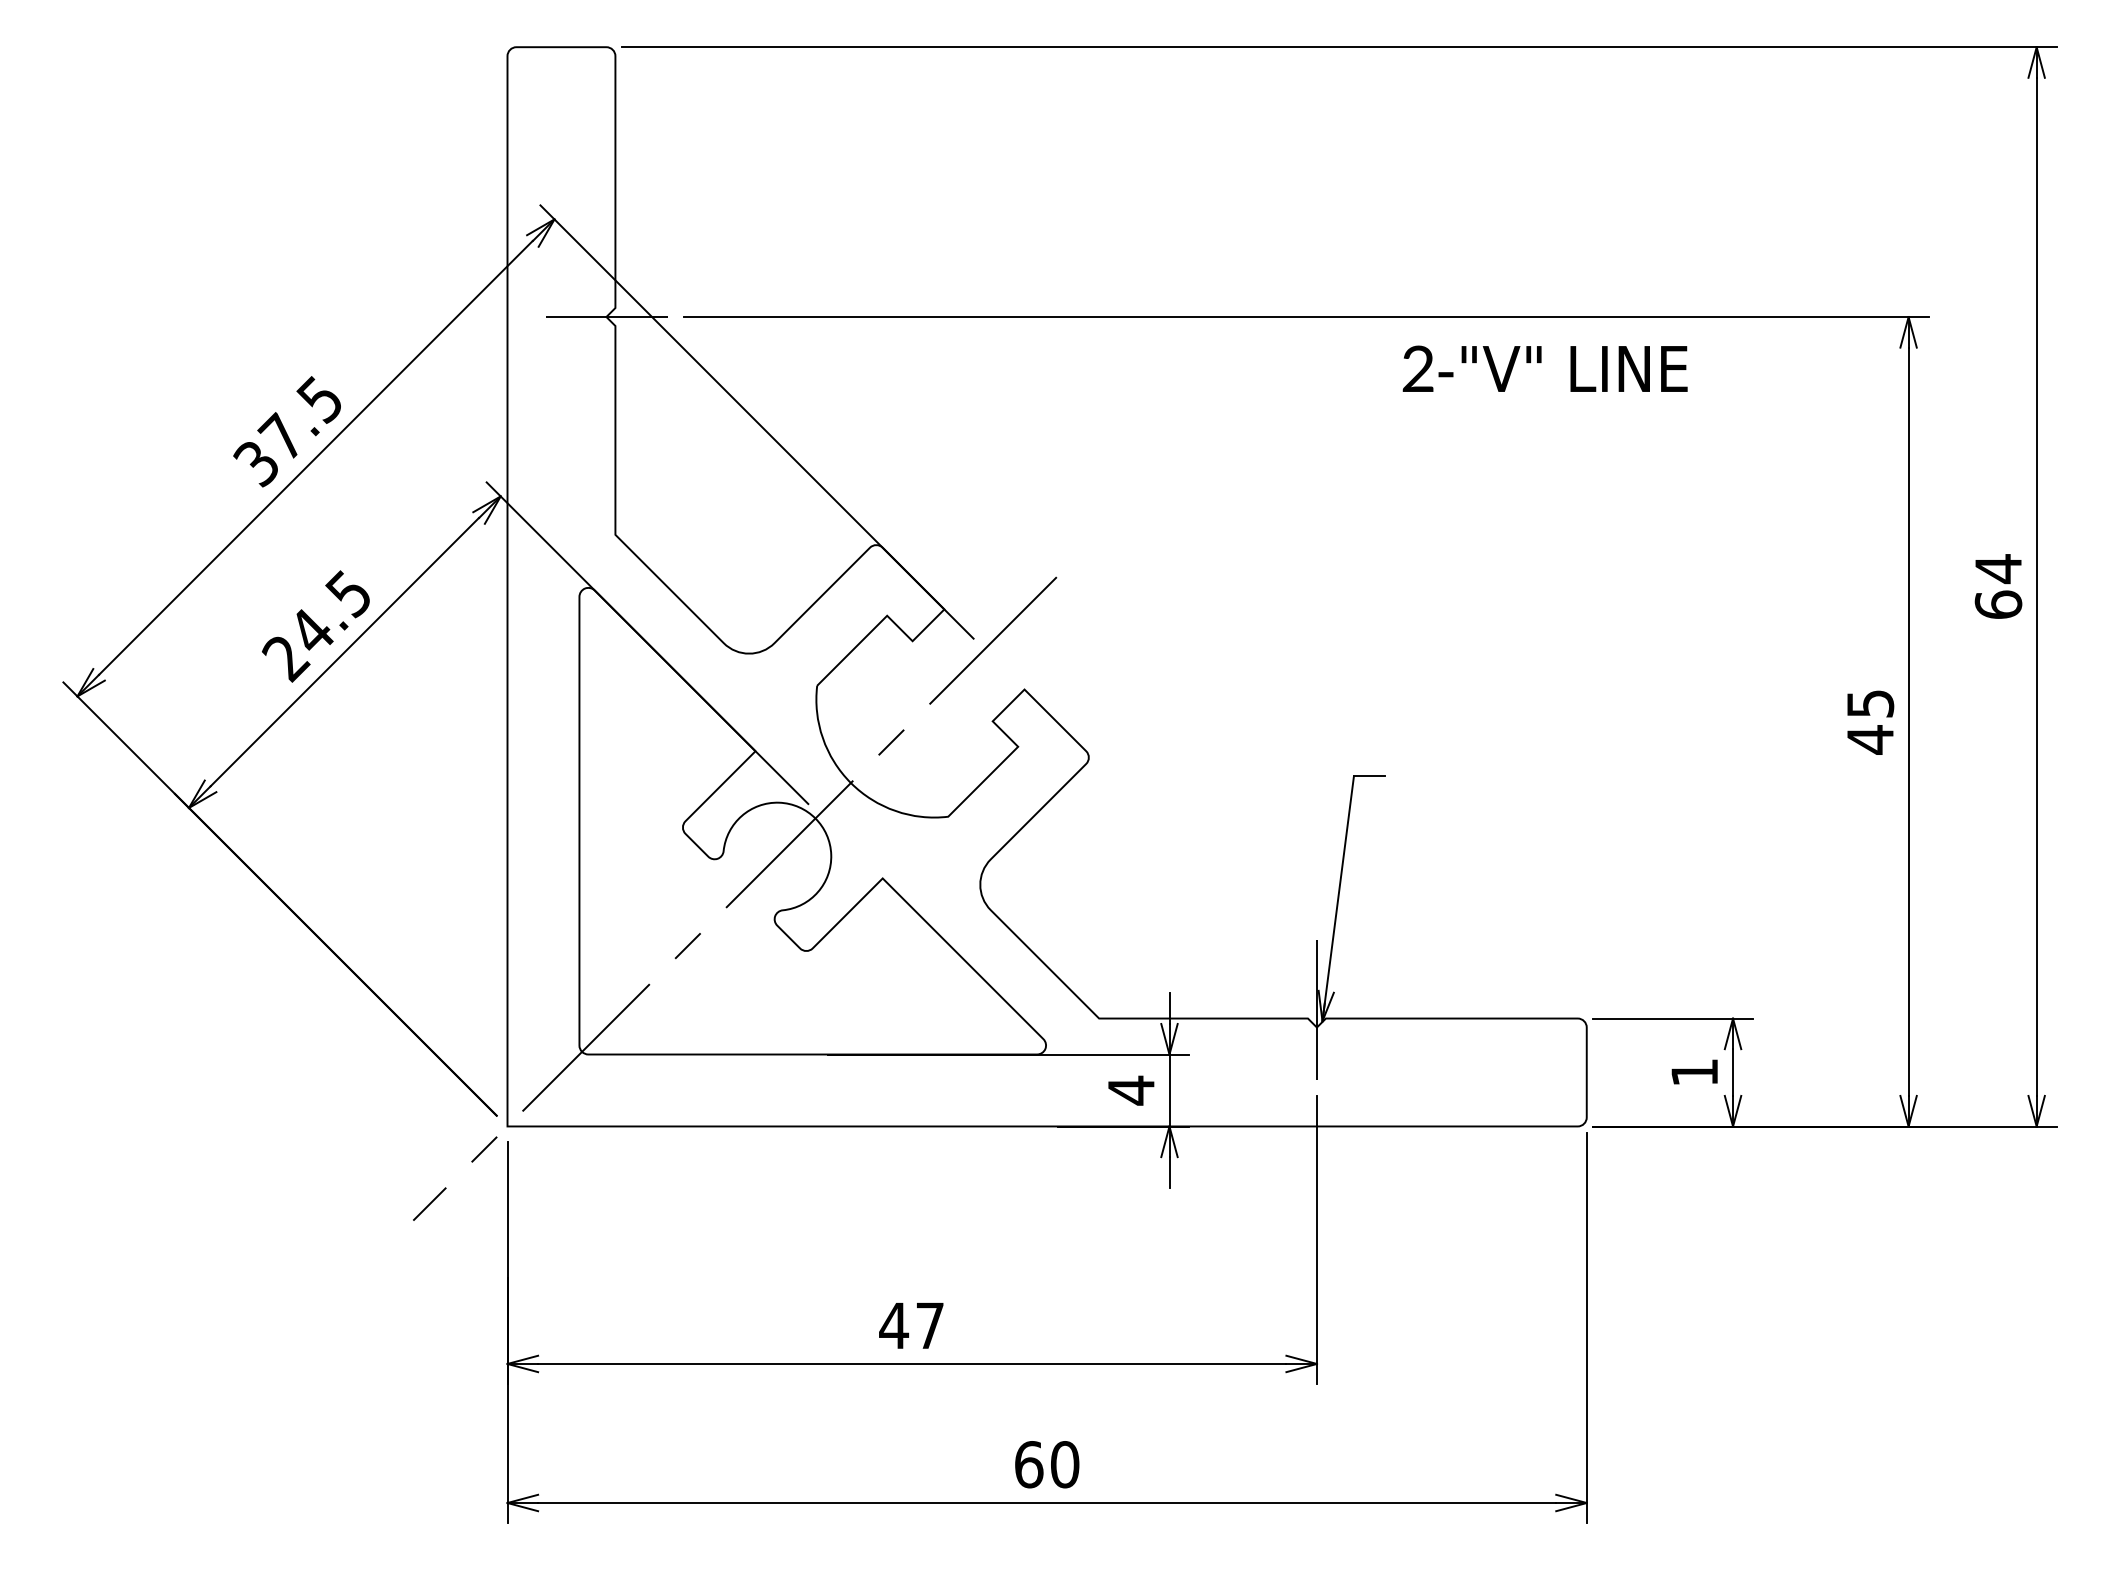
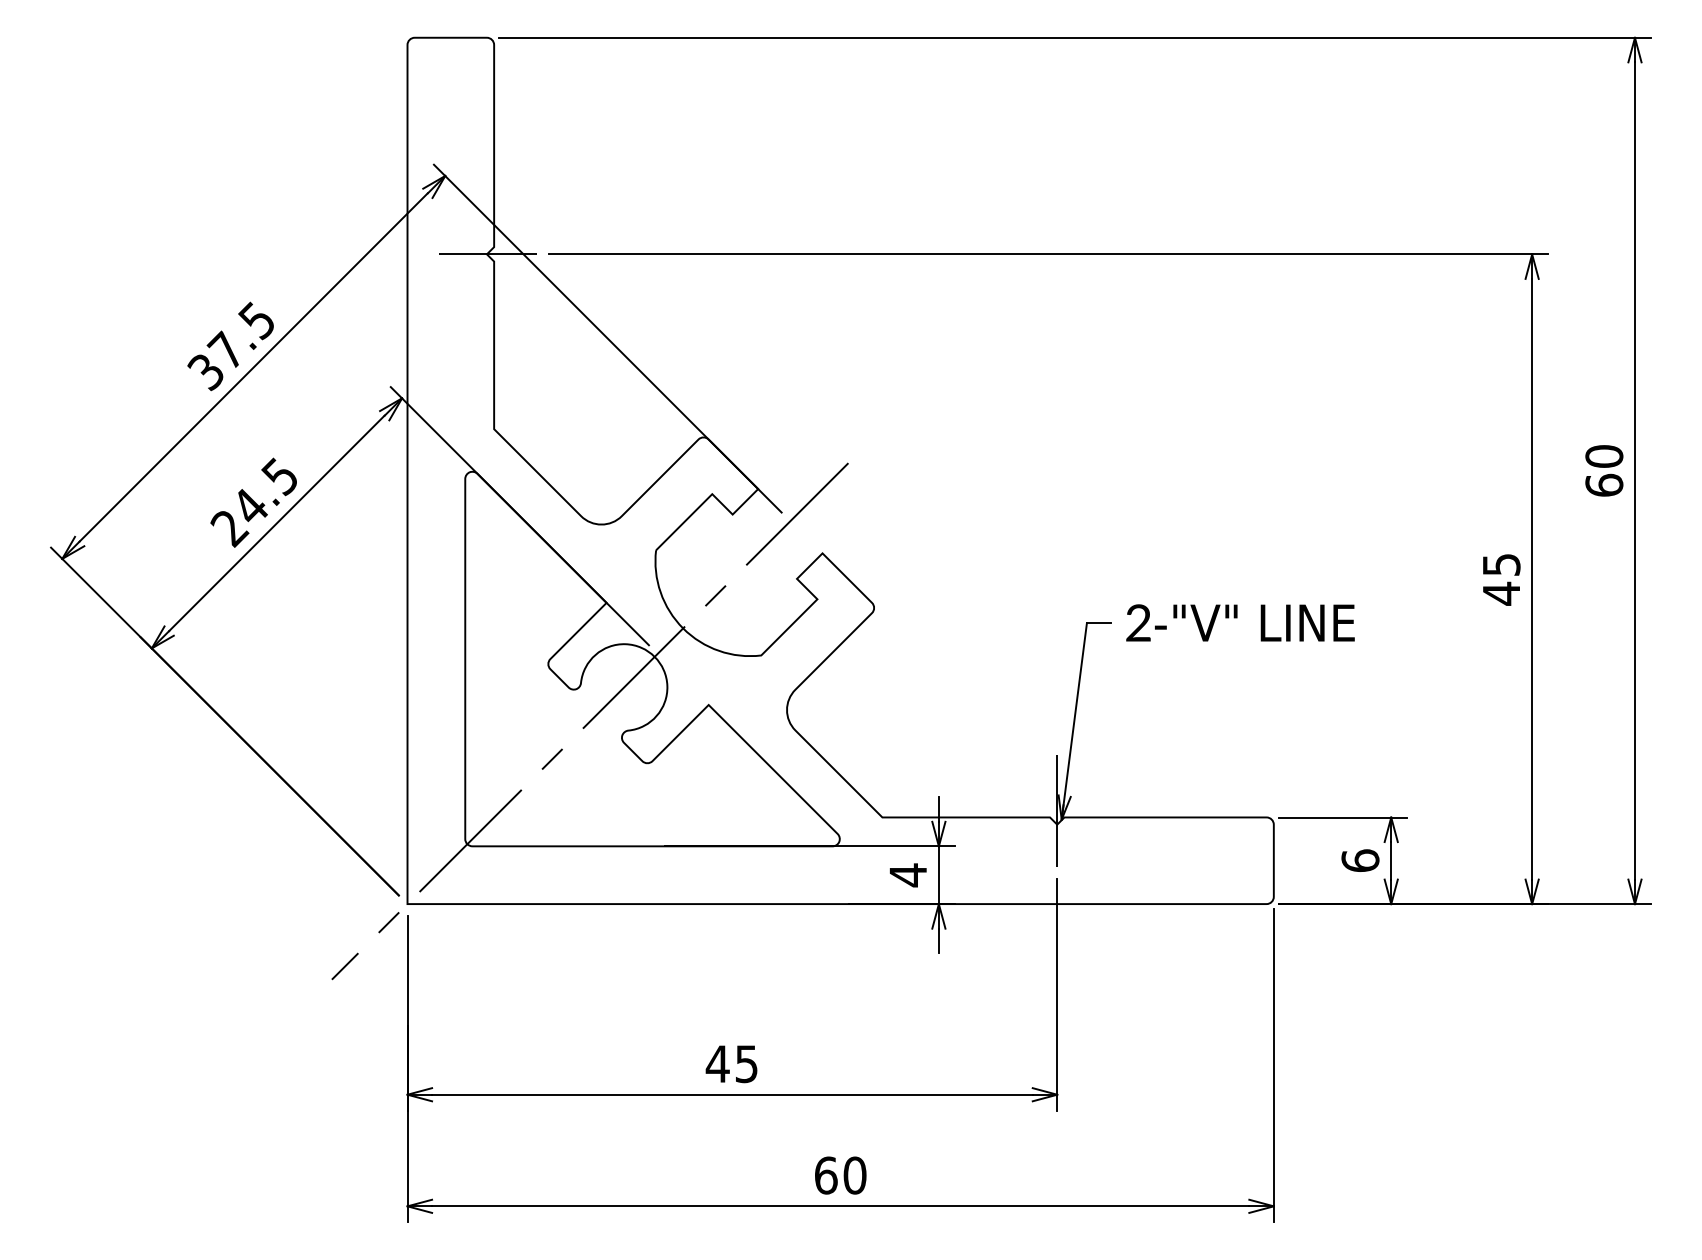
text: (1545, 368) -> (1240, 622), moved
text: (1998, 568) -> (1604, 456), 64 -> 60
text: (1694, 1072) -> (1360, 860), 1 -> 6
text: (929, 1326) -> (746, 1064), 47 -> 45

